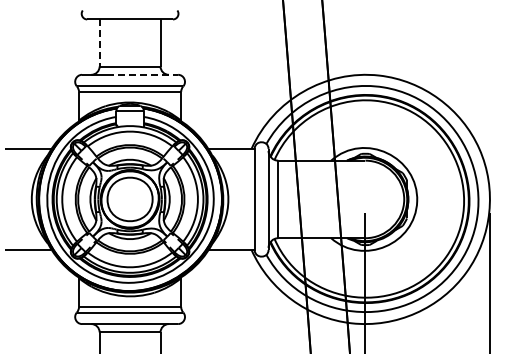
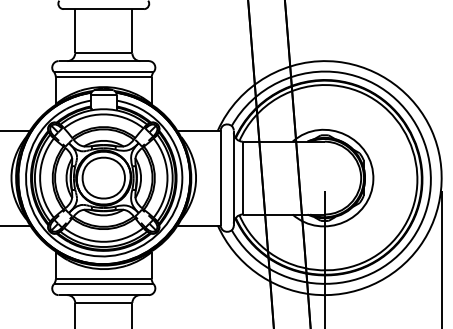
line: (99, 42) -> (75, 30), dashed -> solid
line: (142, 74) -> (115, 60), dashed -> solid

